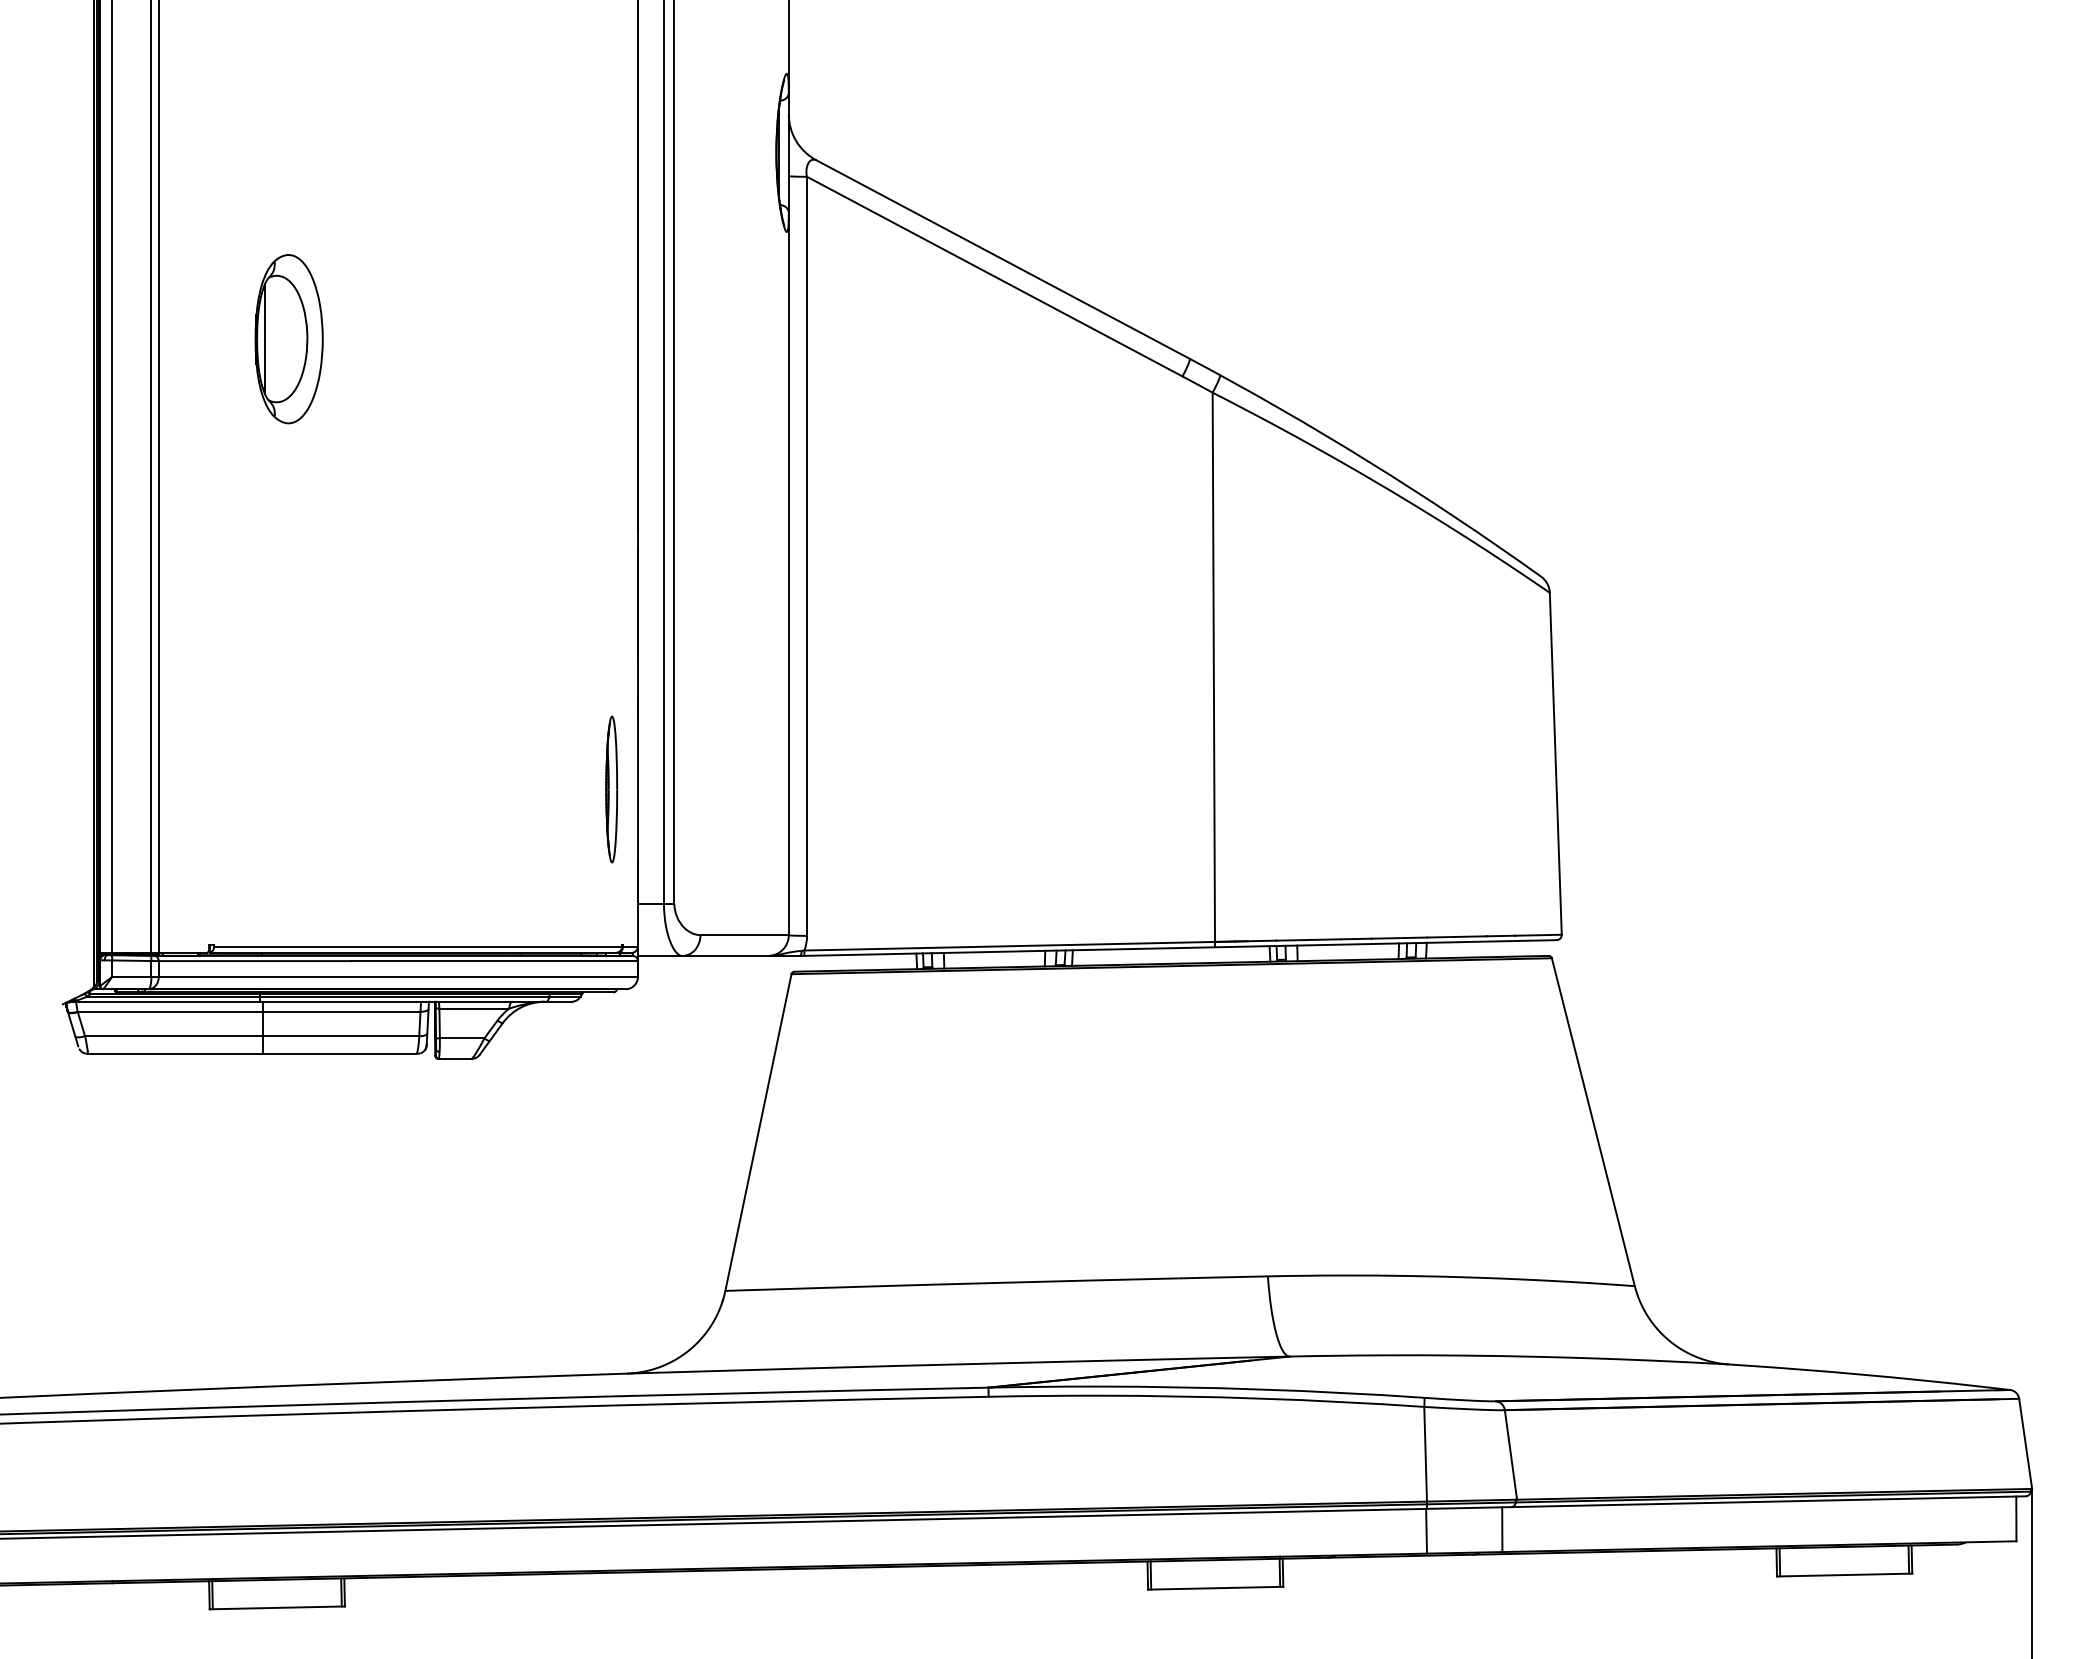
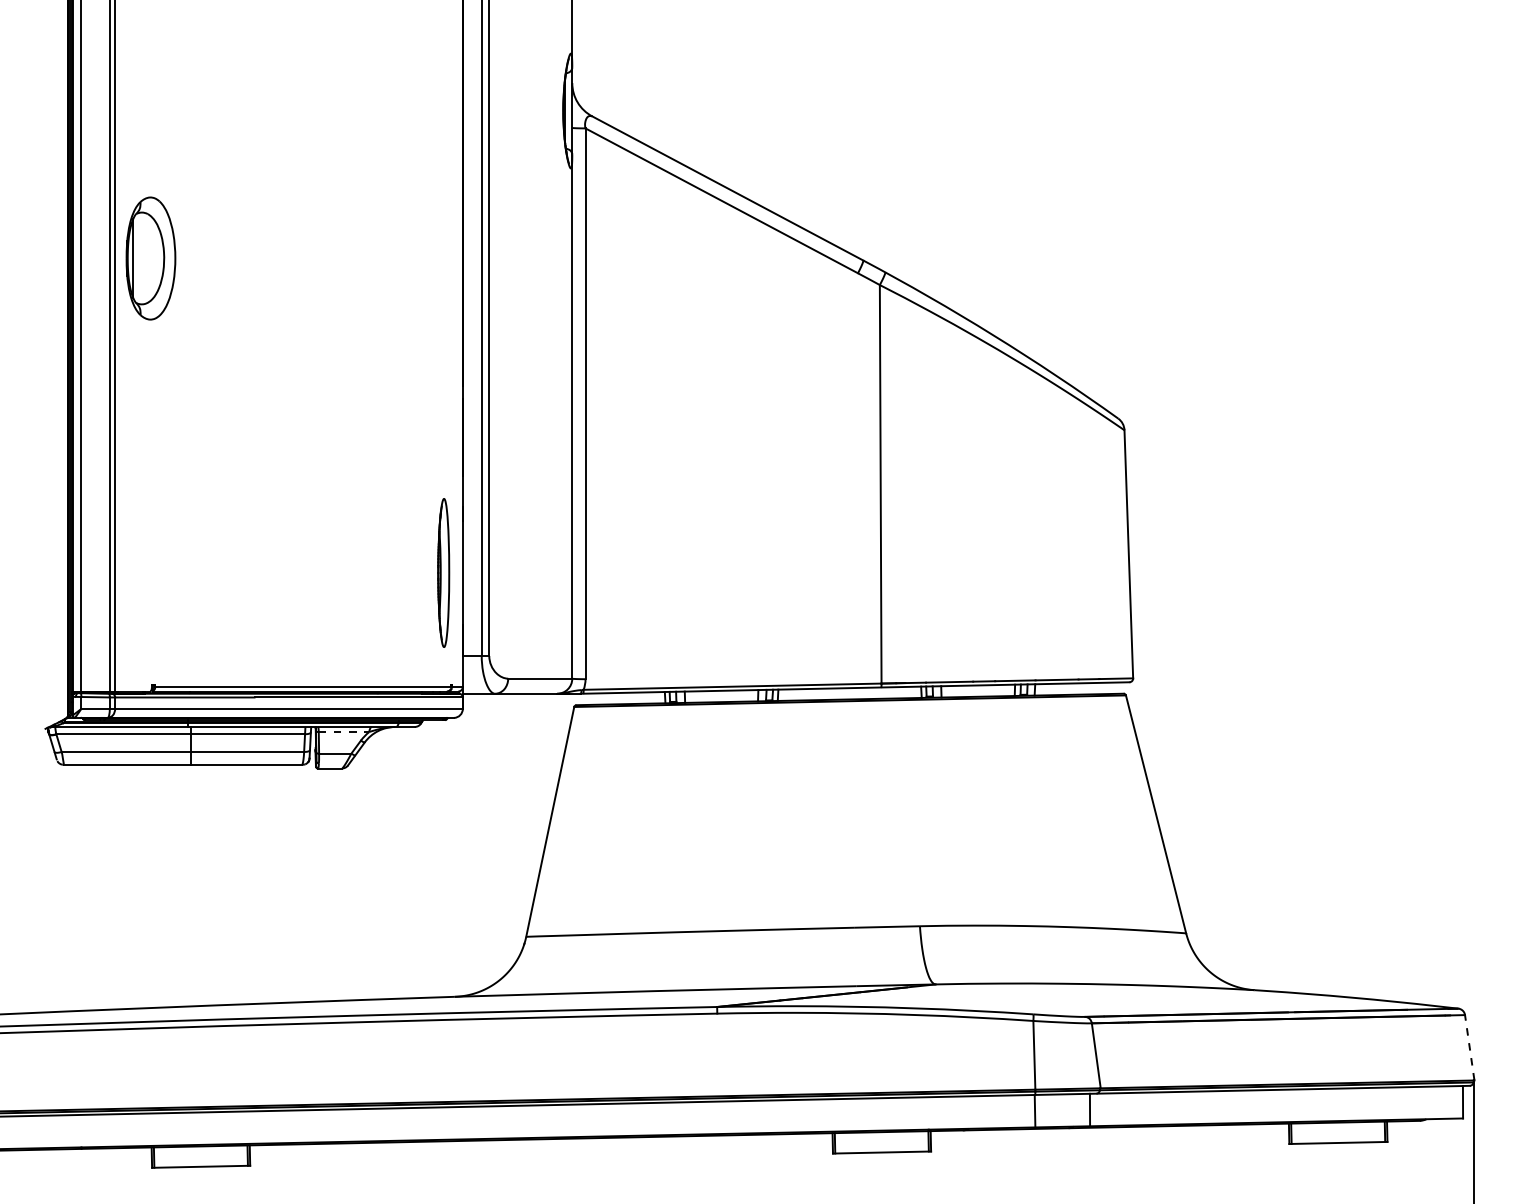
part: (288, 339) -> (150, 258), moved
part: (611, 789) -> (443, 572), size x1.4
line: (474, 1008) -> (344, 731), solid -> dashed
line: (2025, 1443) -> (1469, 1047), solid -> dashed

